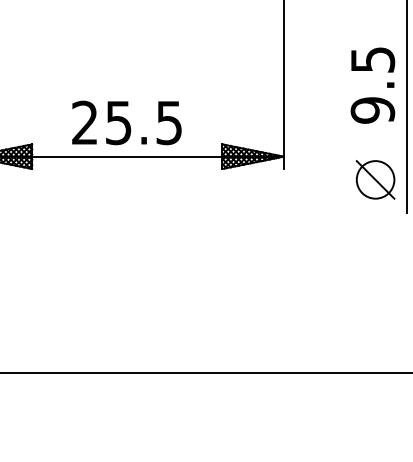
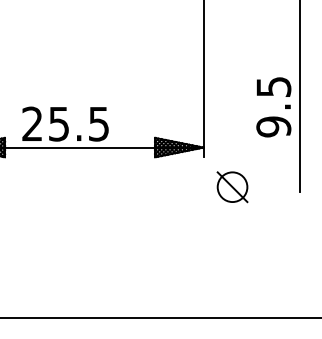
text: (372, 85) -> (273, 107), moved
text: (126, 122) -> (65, 123), moved
part: (375, 179) -> (232, 186), moved

